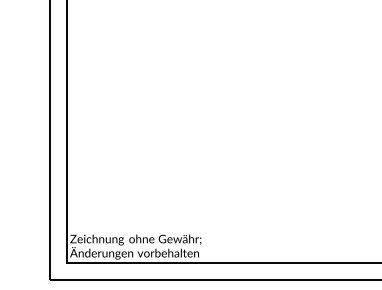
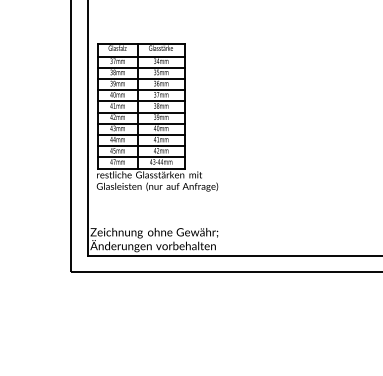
part: (139, 121) -> (157, 117), added

